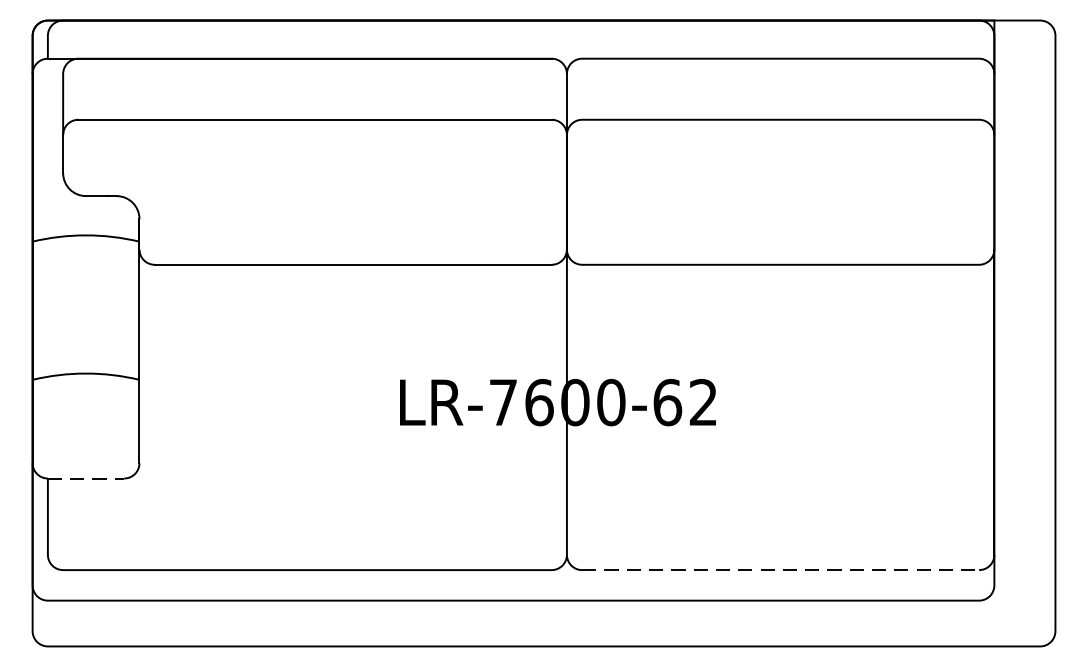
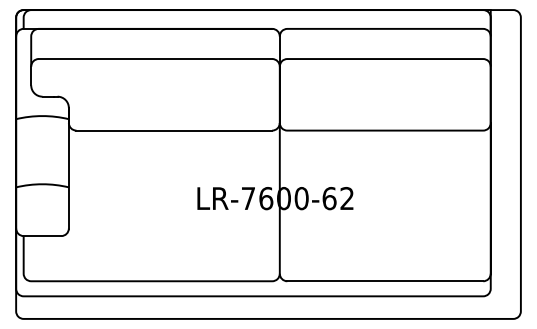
line: (86, 479) -> (42, 236), dashed -> solid
line: (781, 570) -> (385, 281), dashed -> solid

